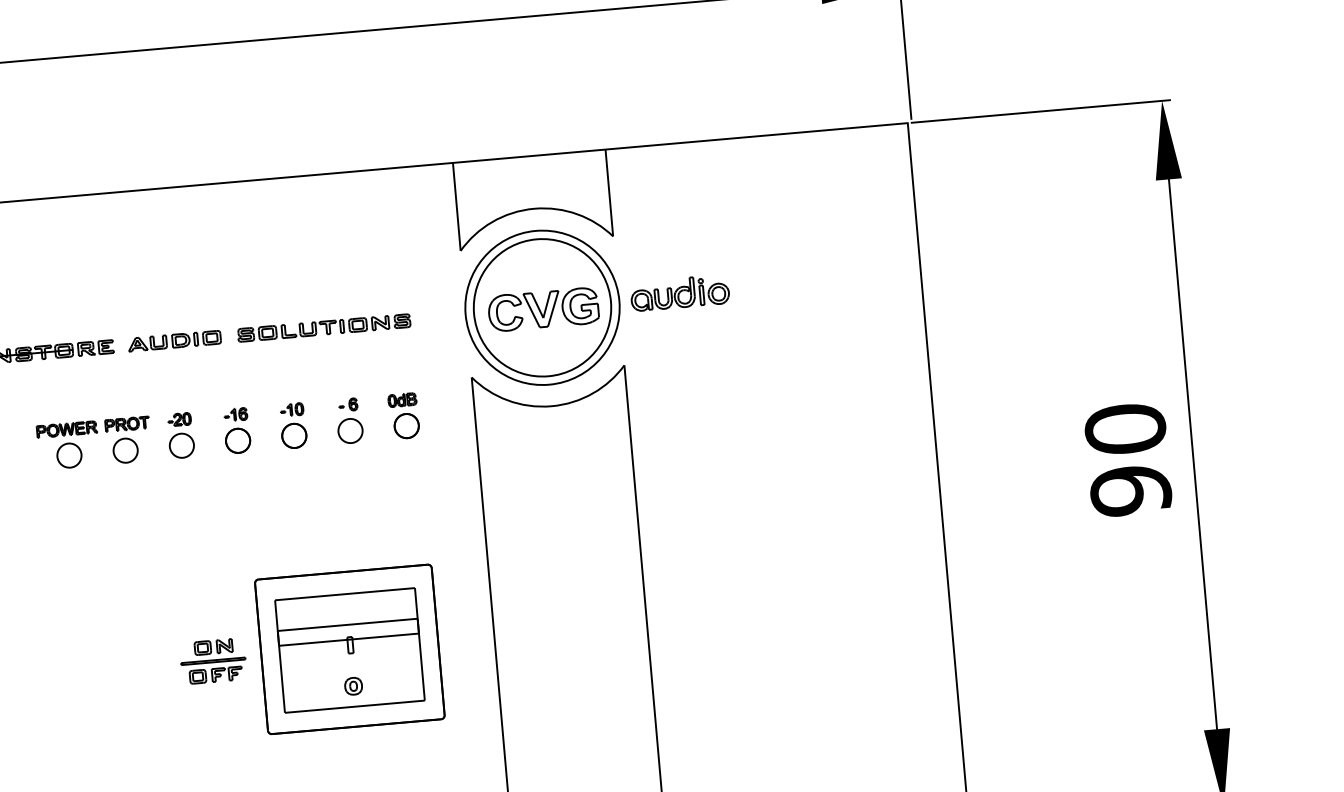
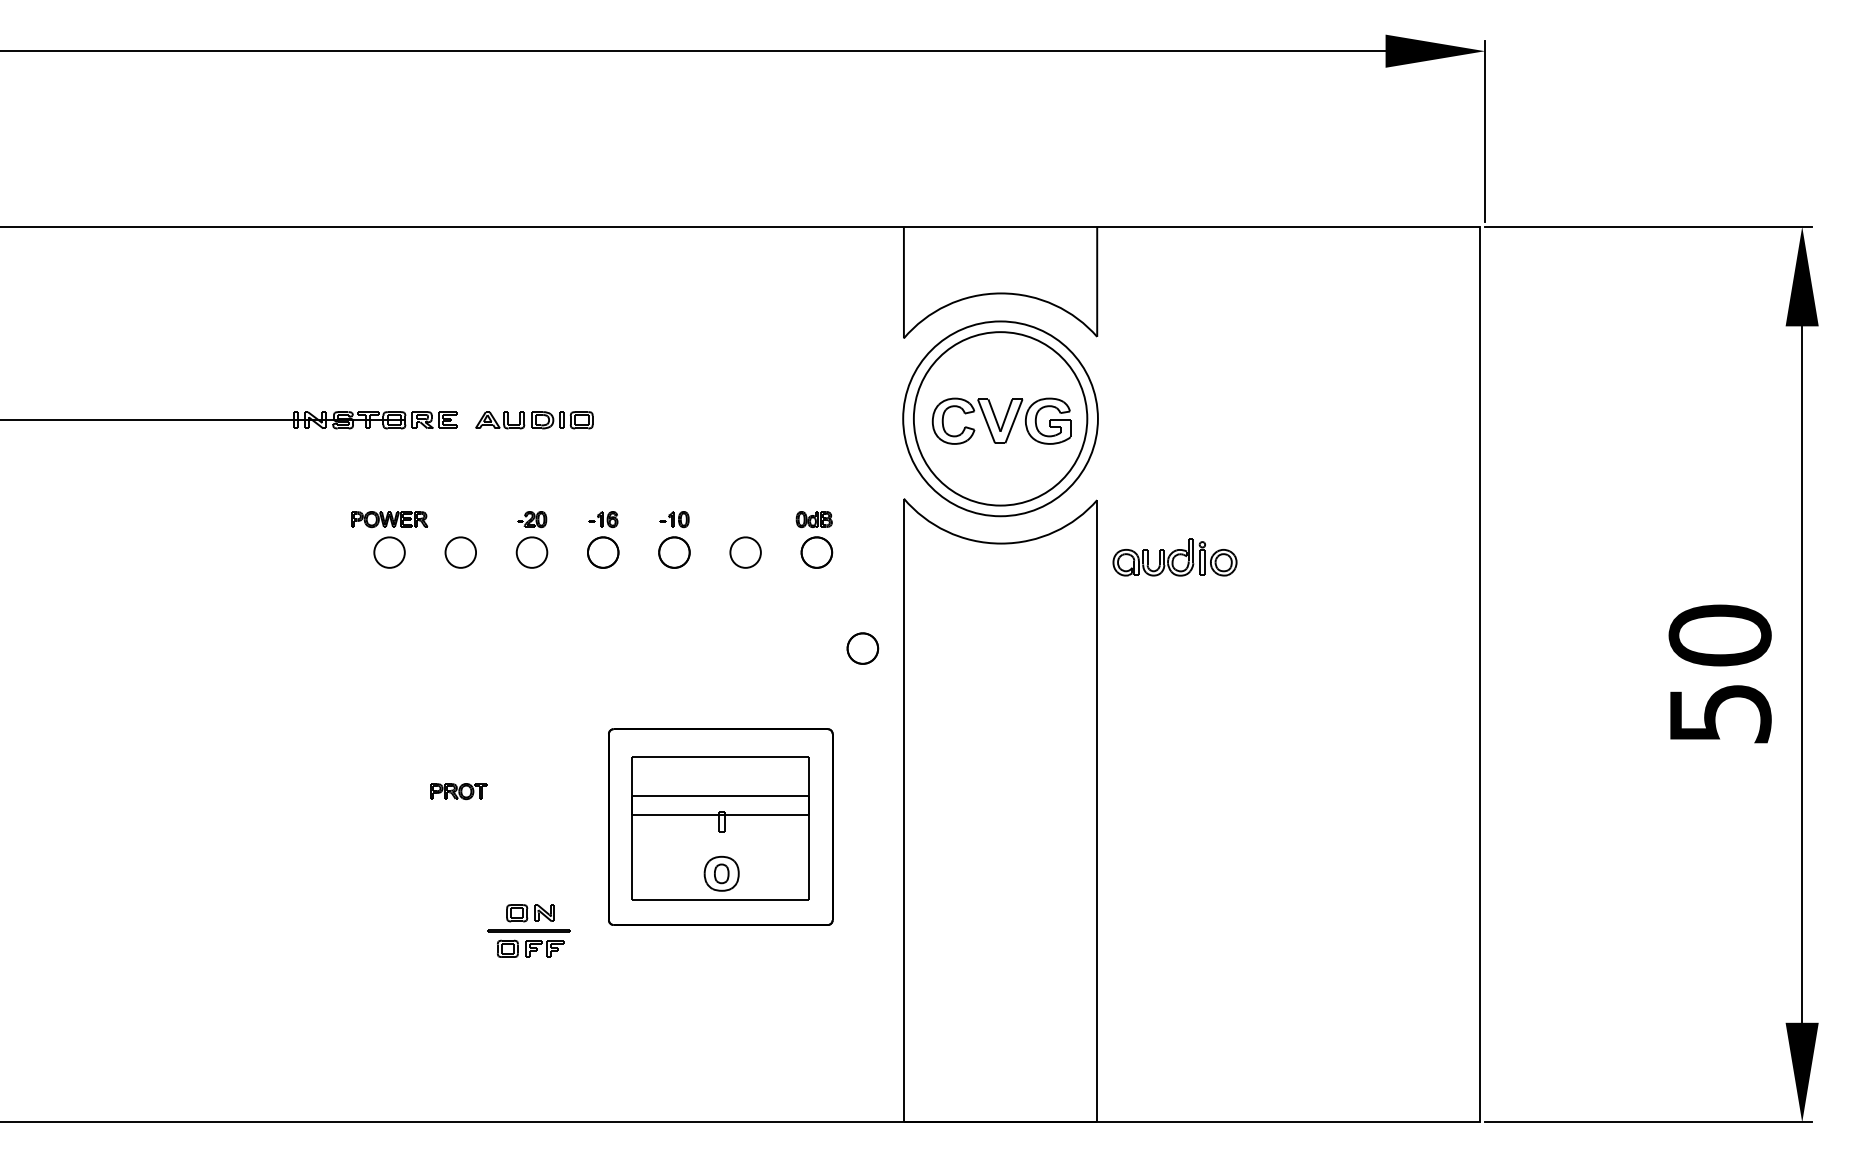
part: (679, 293) -> (1174, 557), moved
part: (323, 328) -> (723, 420), removed
part: (348, 404) -> (745, 519), removed
part: (127, 424) -> (458, 791), moved
text: (1130, 490) -> (1719, 713), 90 -> 50
part: (449, 498) -> (862, 648), added
part: (213, 660) -> (528, 930), moved
part: (352, 686) -> (720, 873), size x1.6

